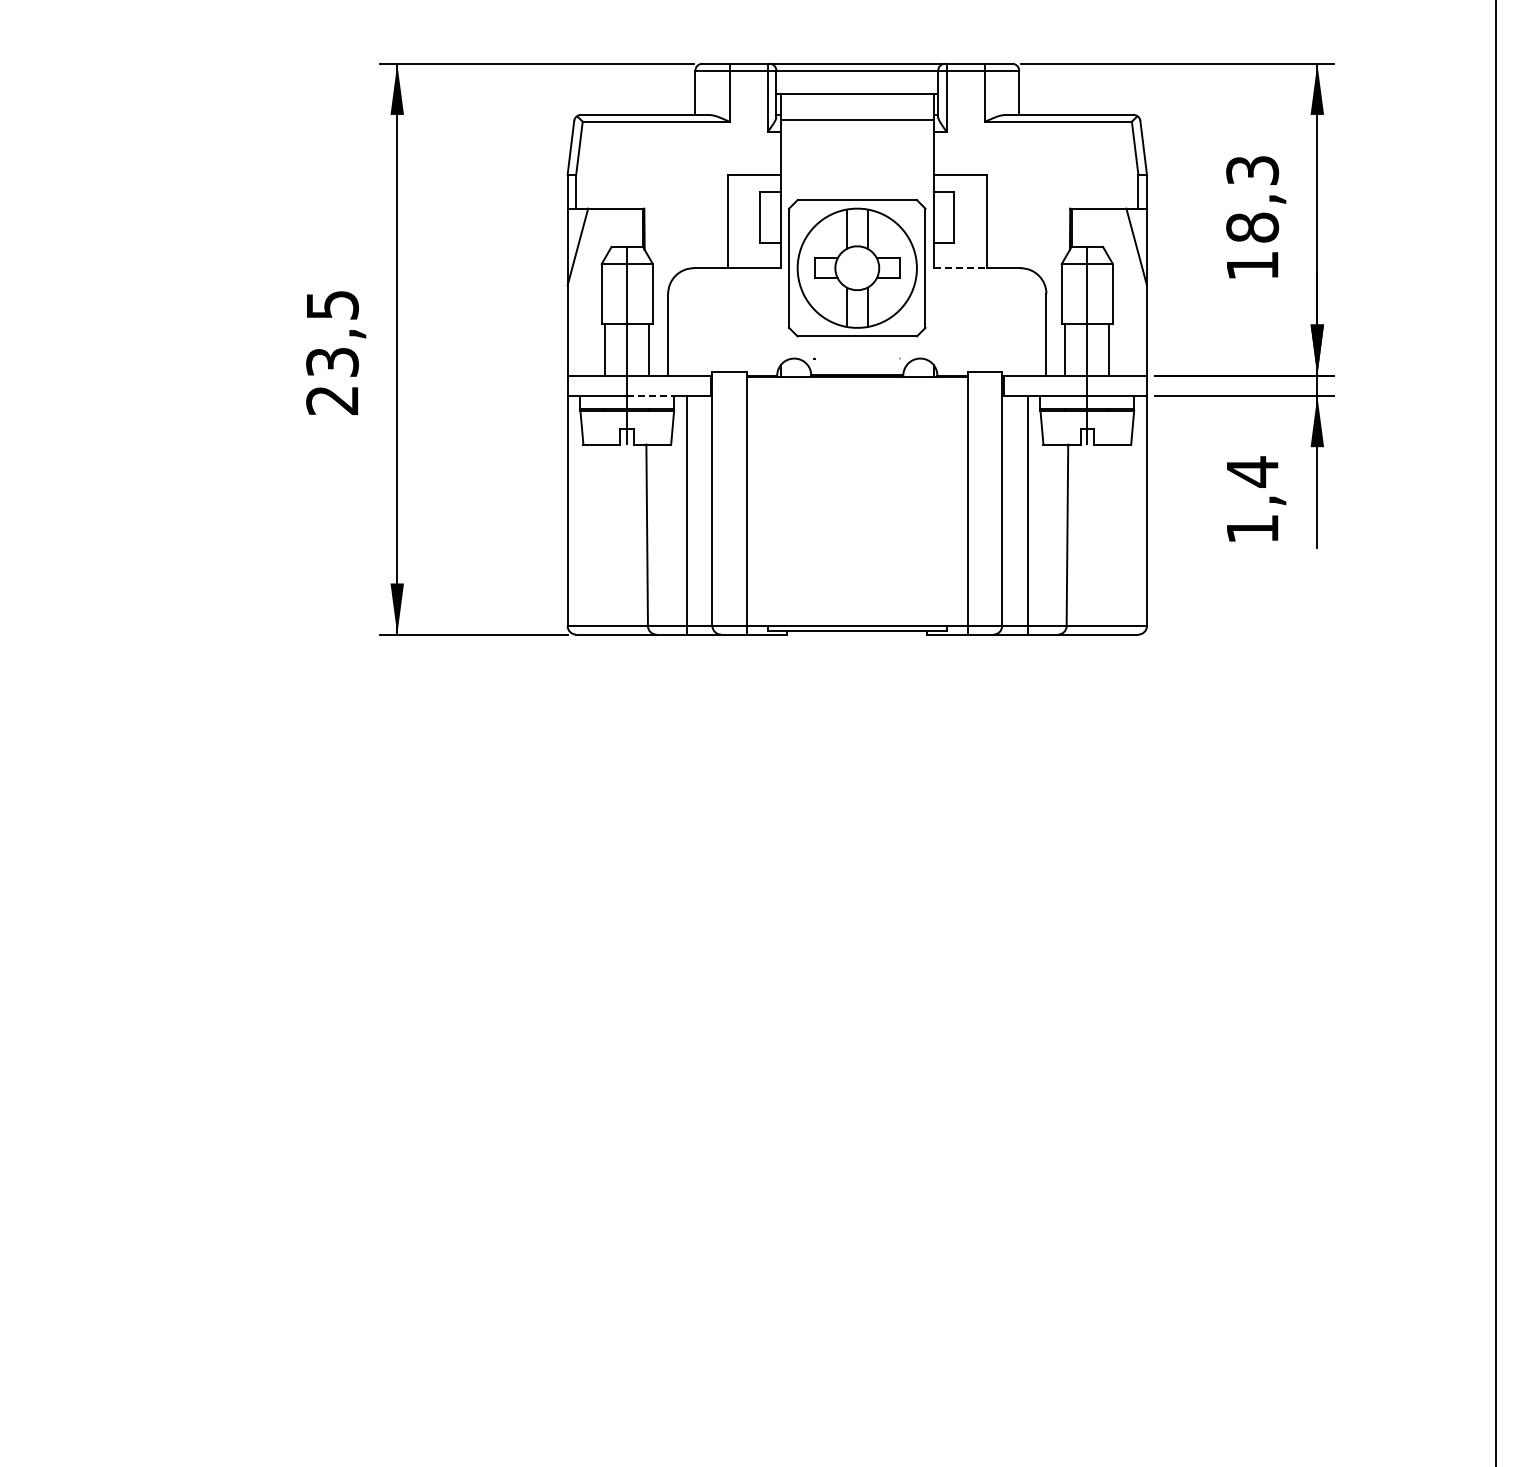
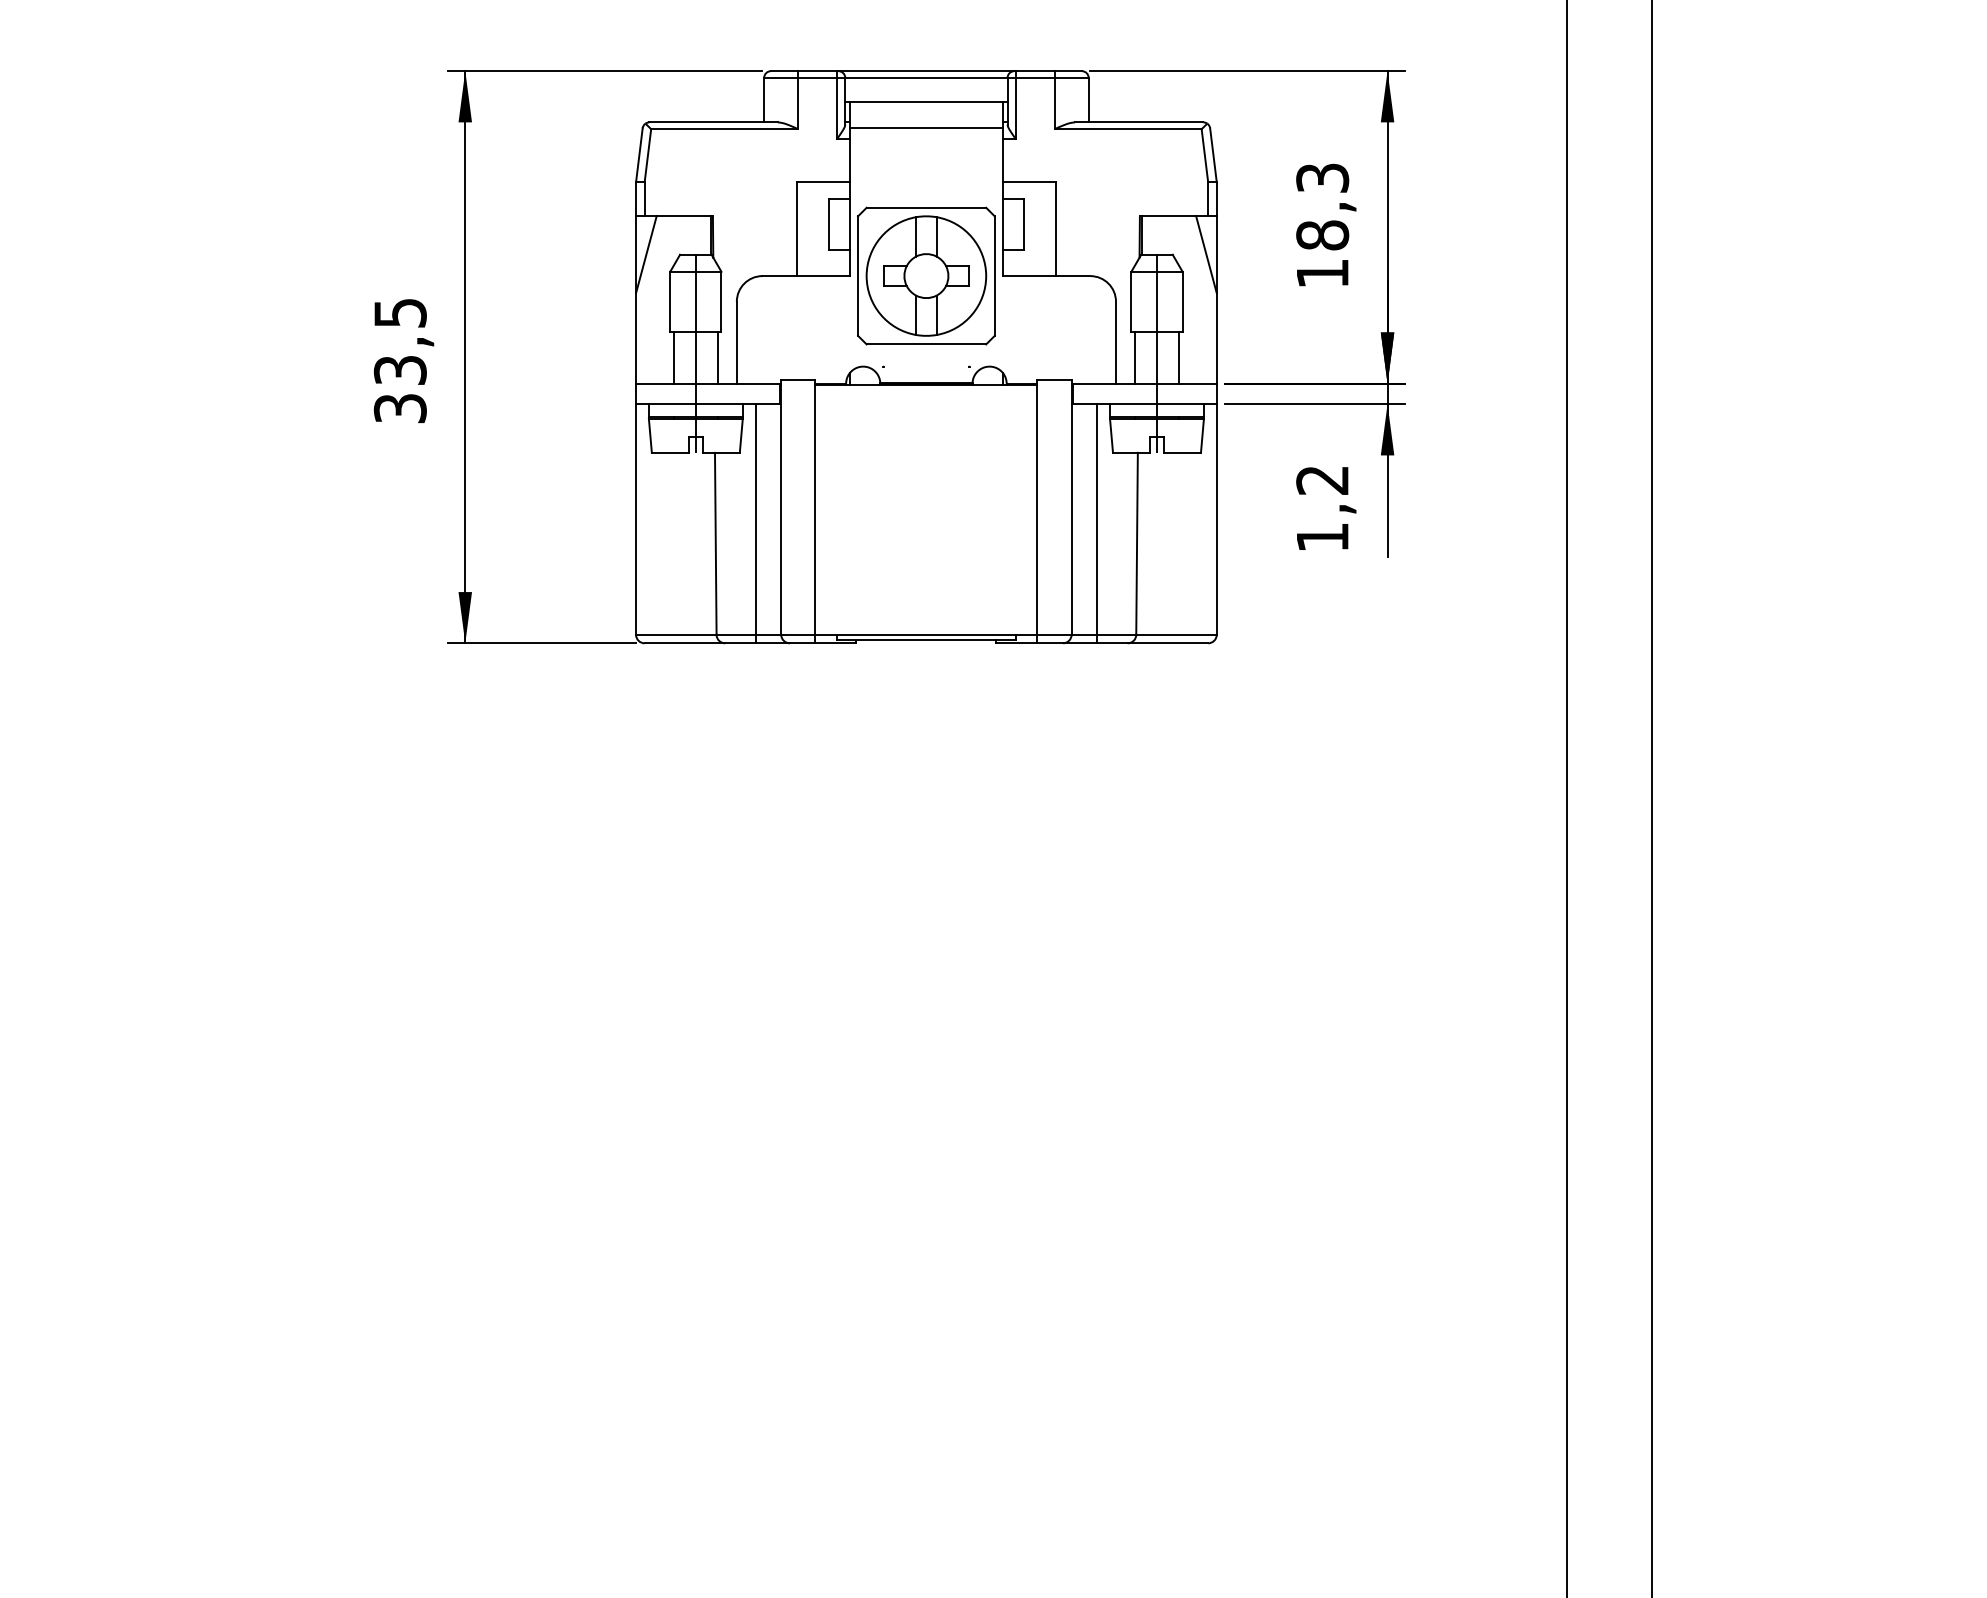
line: (961, 268) -> (1030, 276), dashed -> solid
line: (650, 396) -> (719, 404), dashed -> solid
text: (332, 400) -> (400, 408), 23,5 -> 33,5
text: (1252, 472) -> (1322, 480), 1,4 -> 1,2

